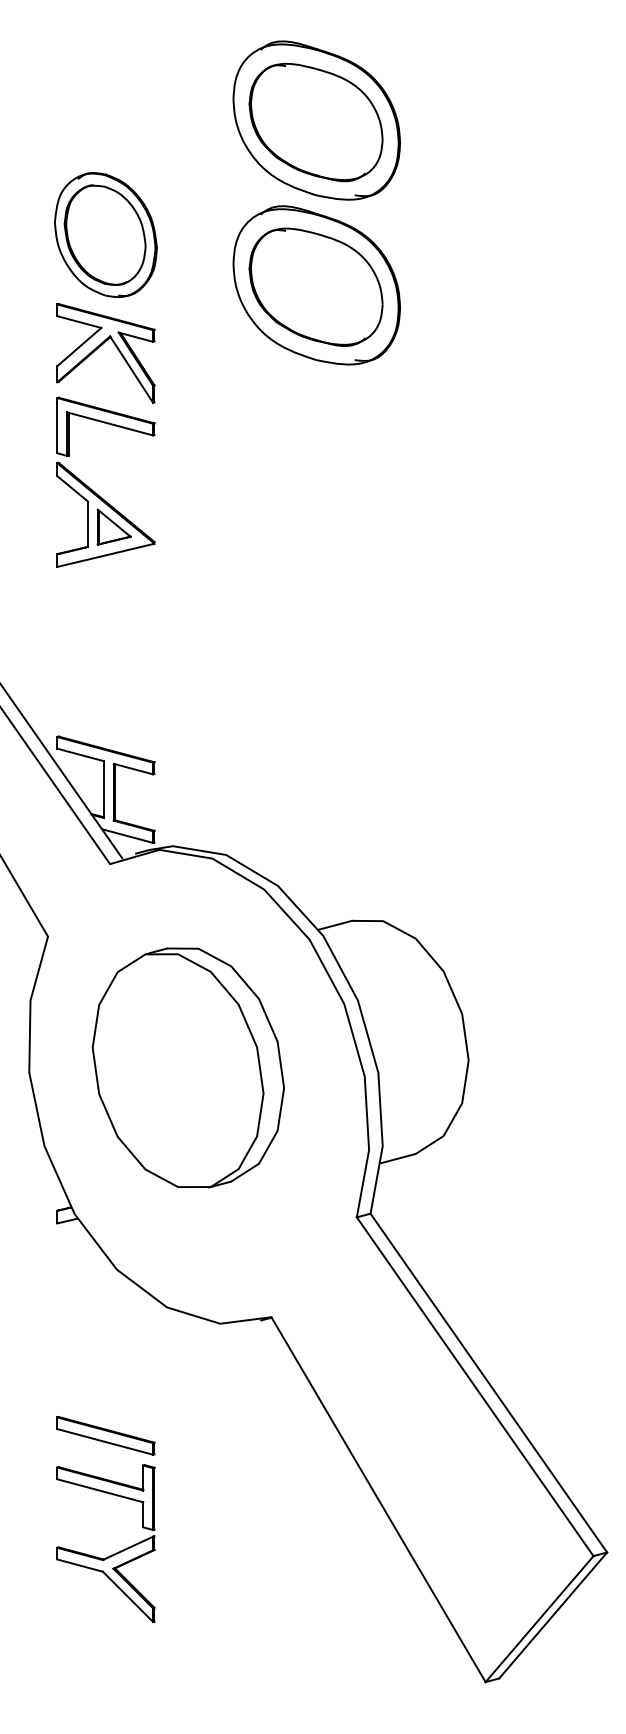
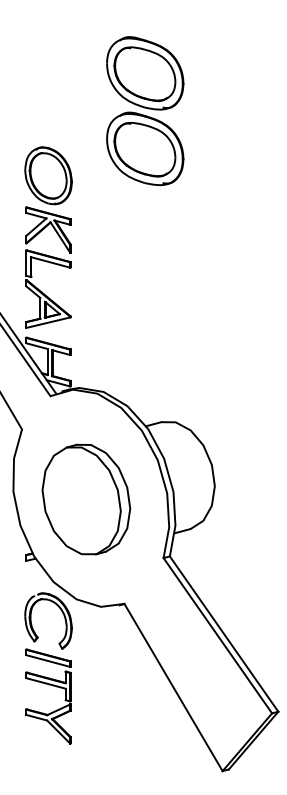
part: (317, 203) -> (145, 111), moved
part: (94, 354) -> (43, 230), moved
part: (188, 1067) -> (86, 499), moved
part: (138, 1344) -> (63, 616), added

